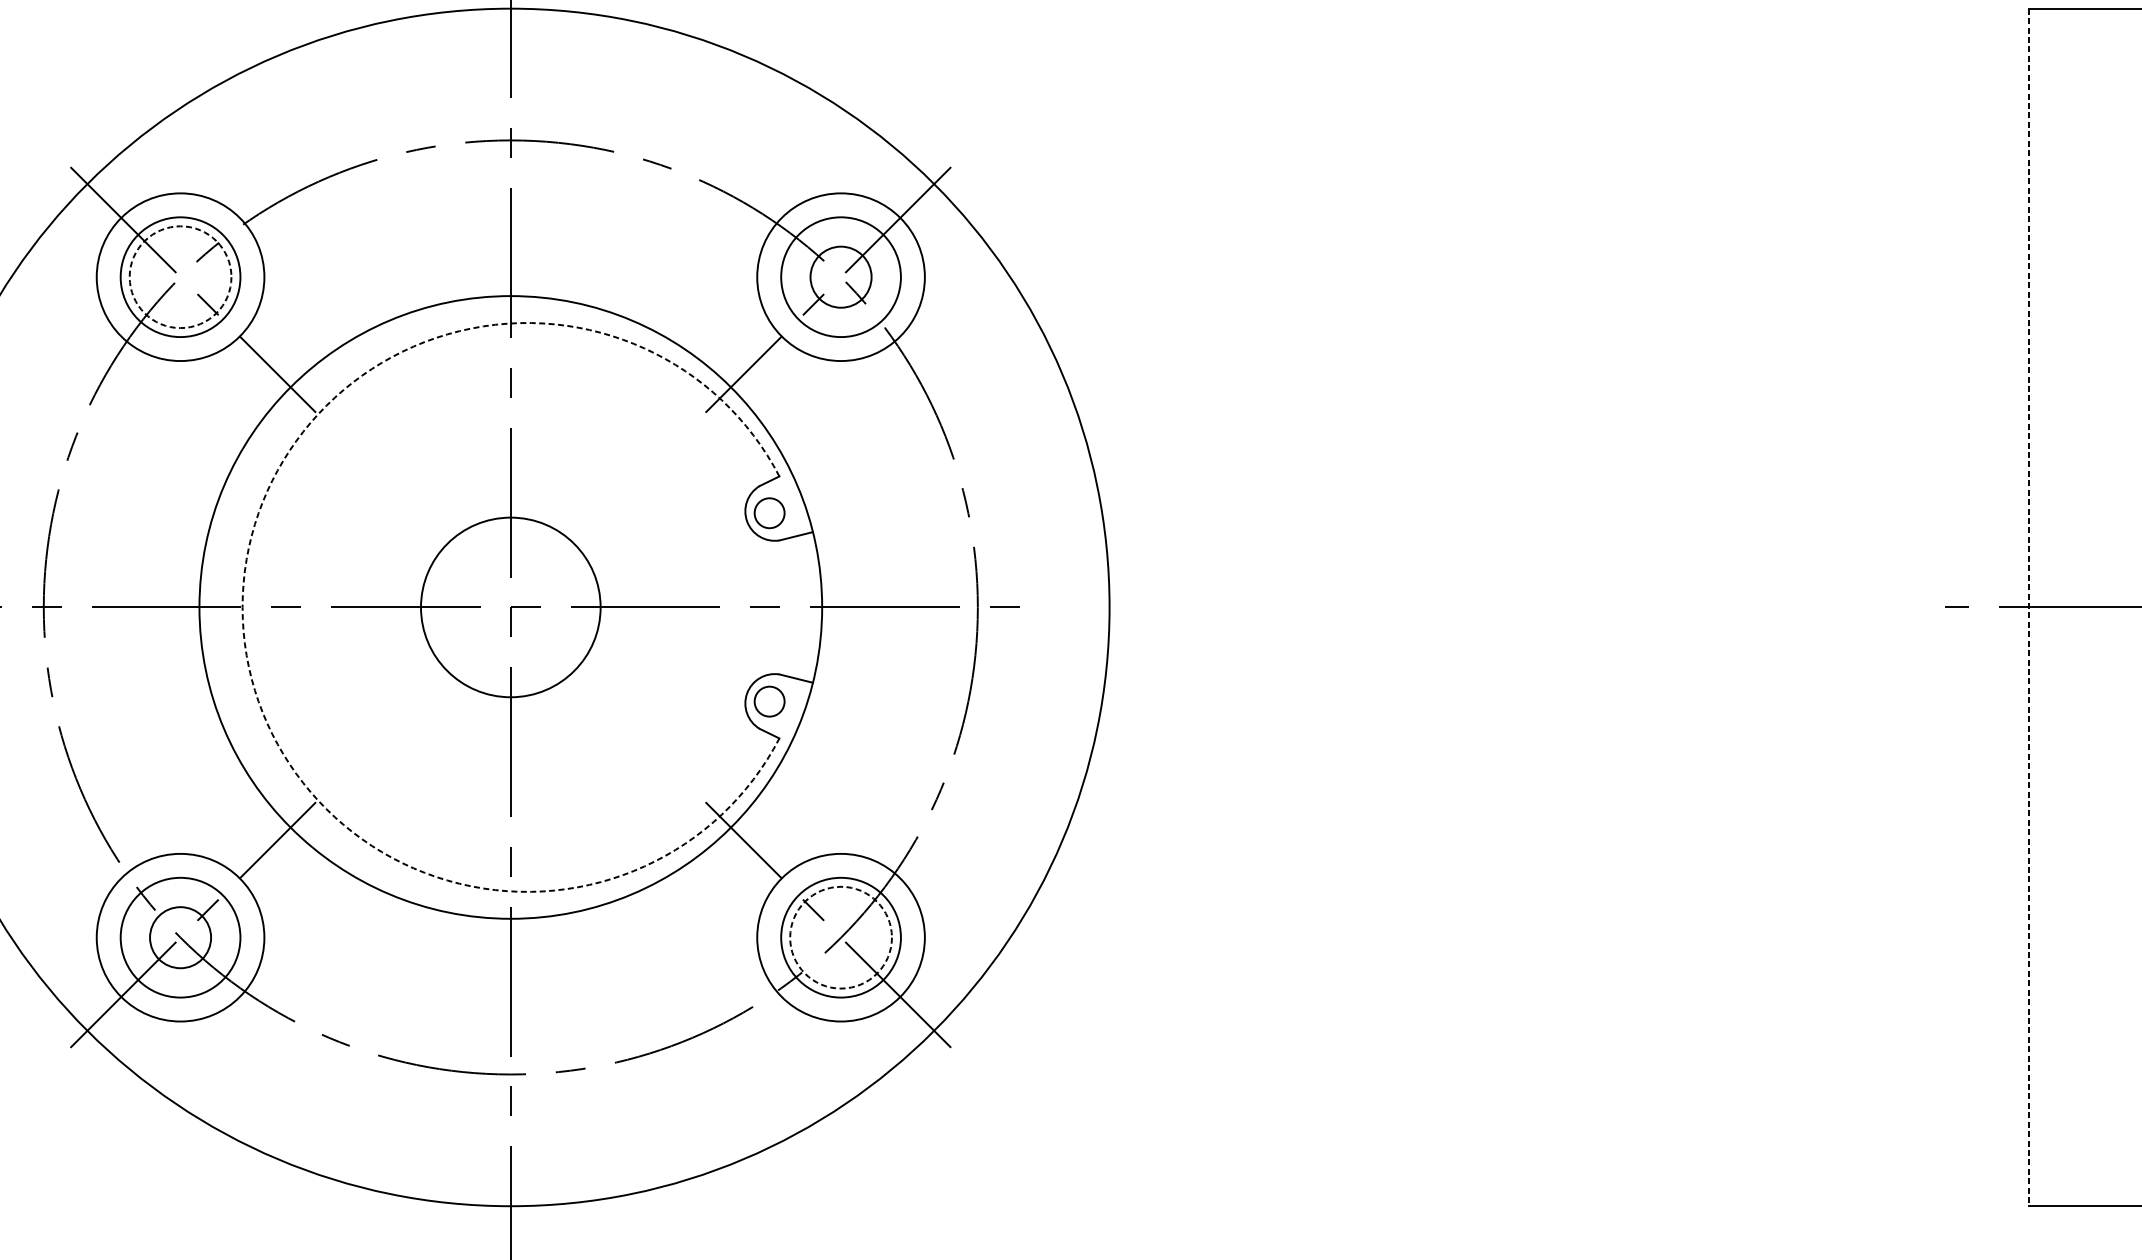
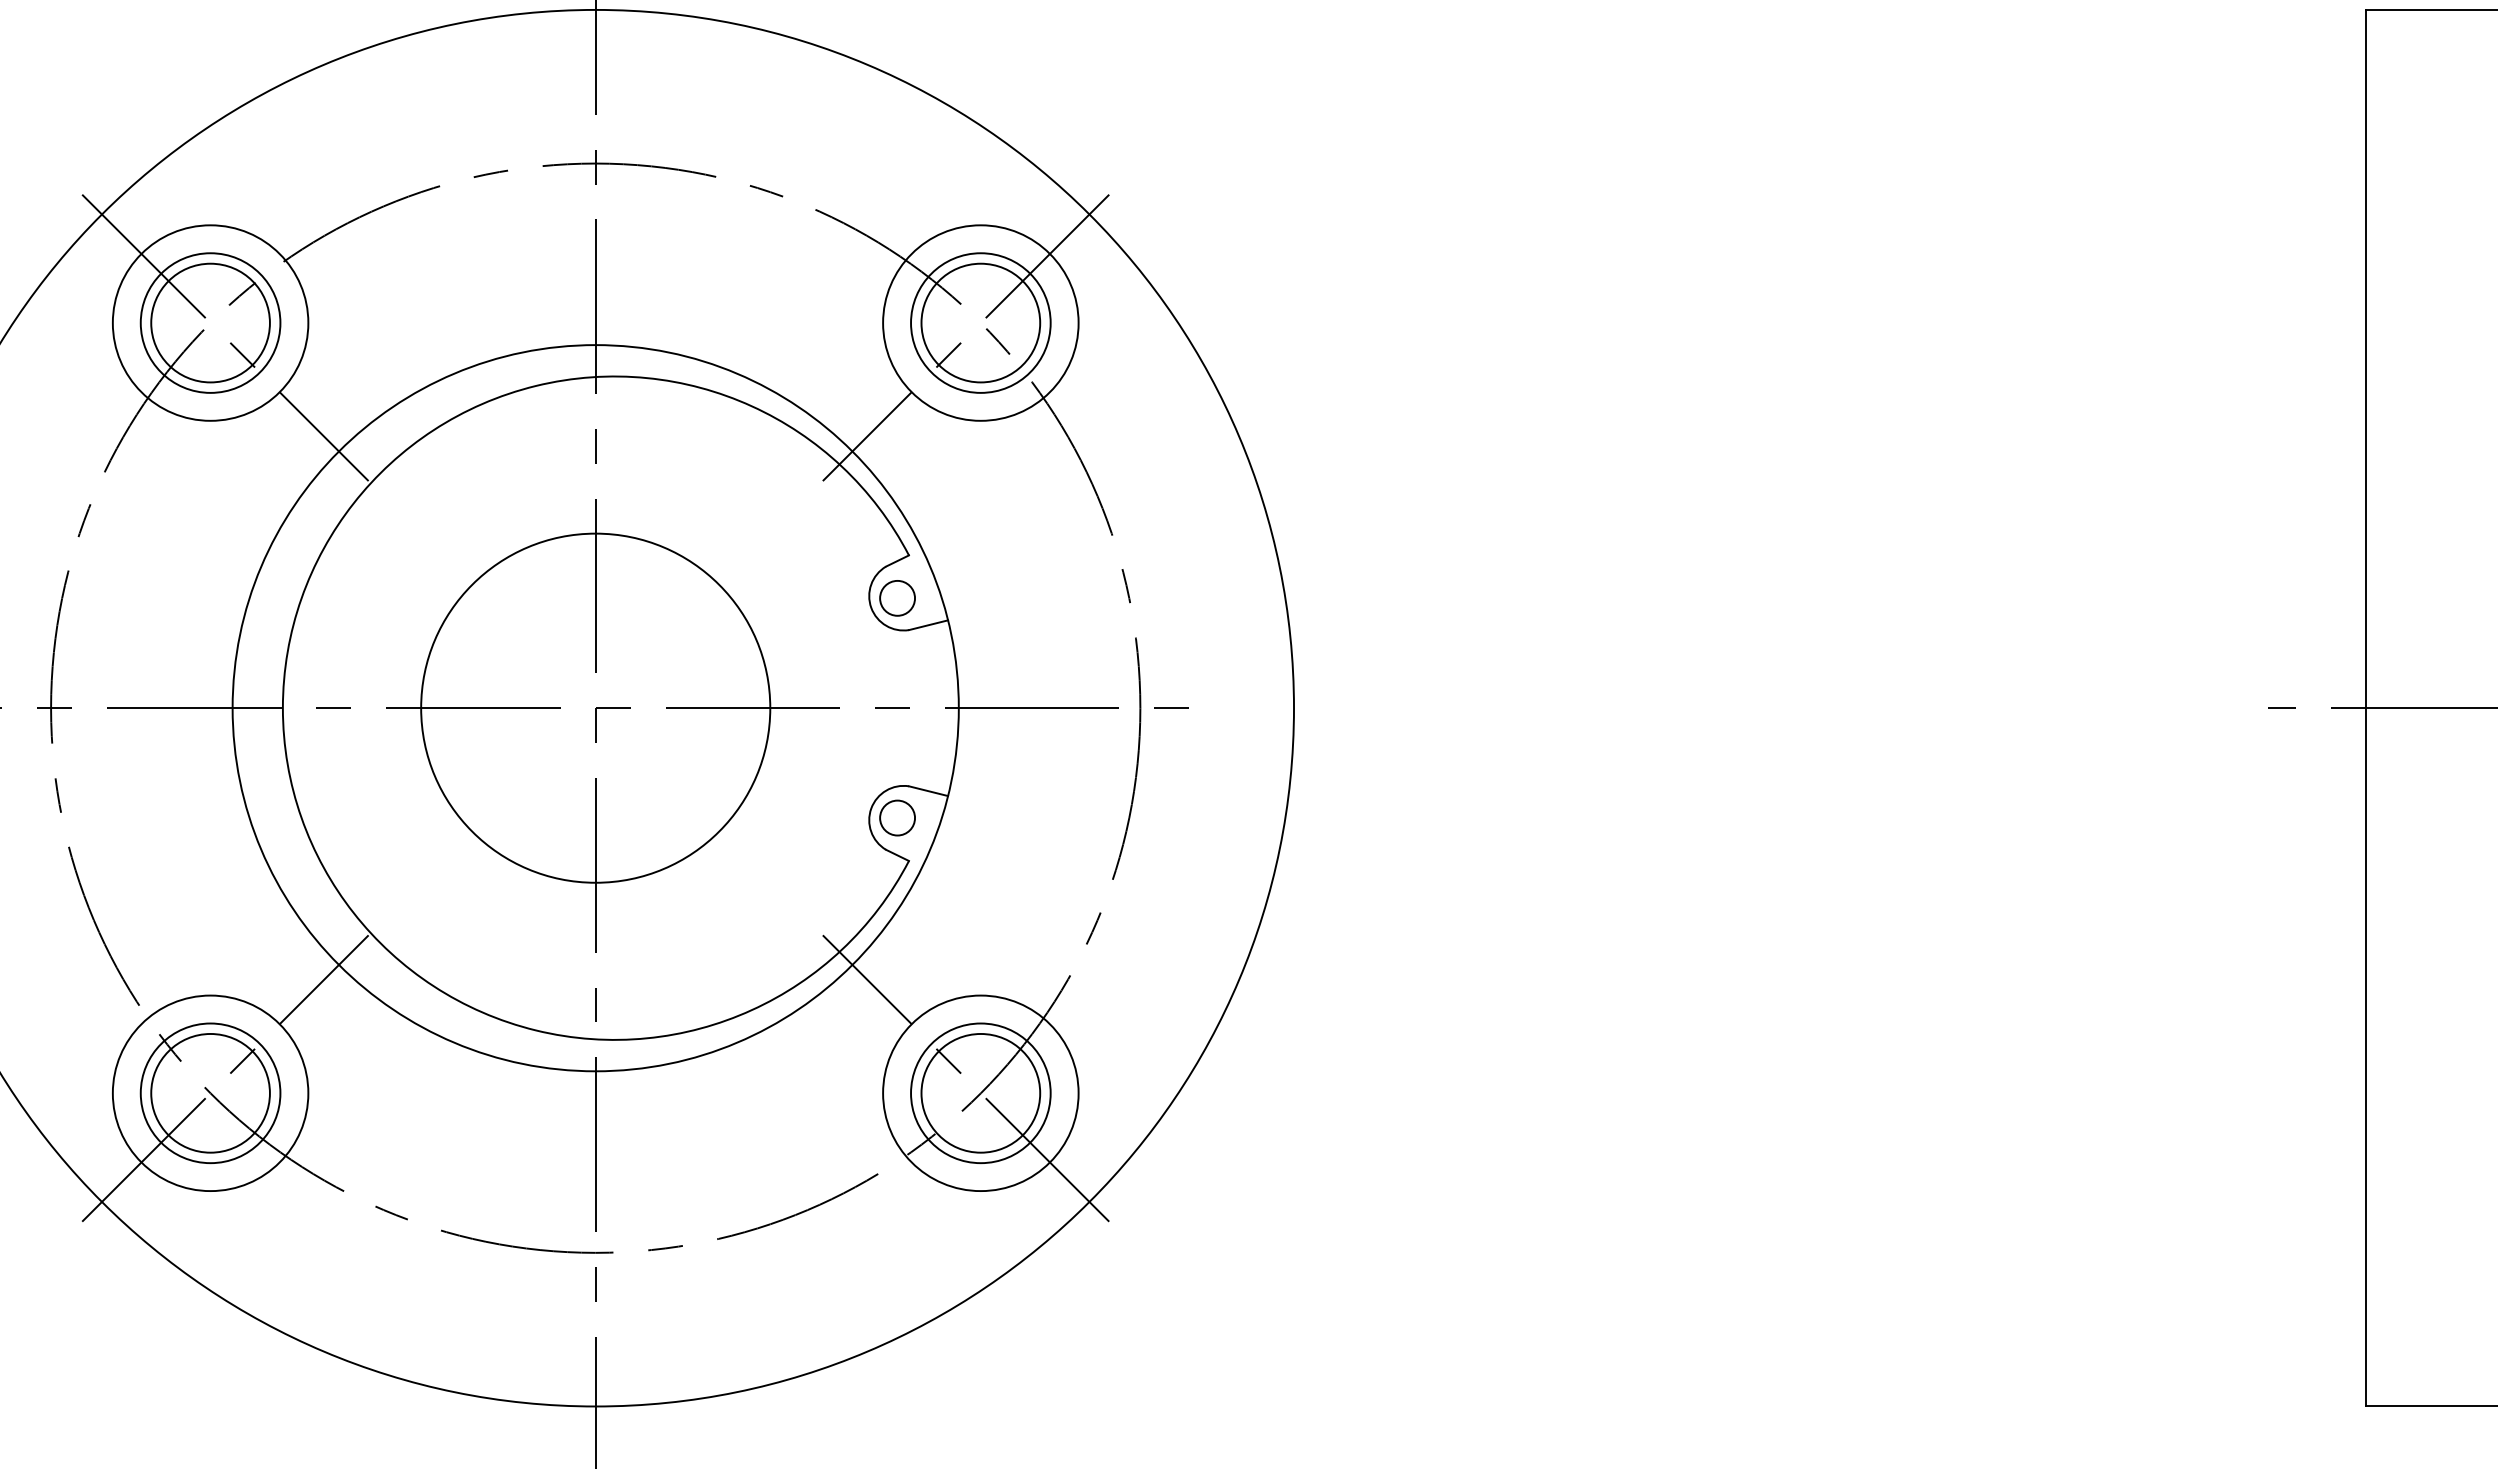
circle: (180, 276) -> (210, 322), dashed -> solid
circle: (840, 276) -> (980, 322), size x1.67
circle: (510, 606) -> (595, 707), size x1.67
arc: (242, 607) -> (282, 708), dashed -> solid
line: (2028, 607) -> (2365, 708), dashed -> solid
circle: (180, 936) -> (210, 1092), size x1.67
circle: (840, 936) -> (980, 1092), dashed -> solid

